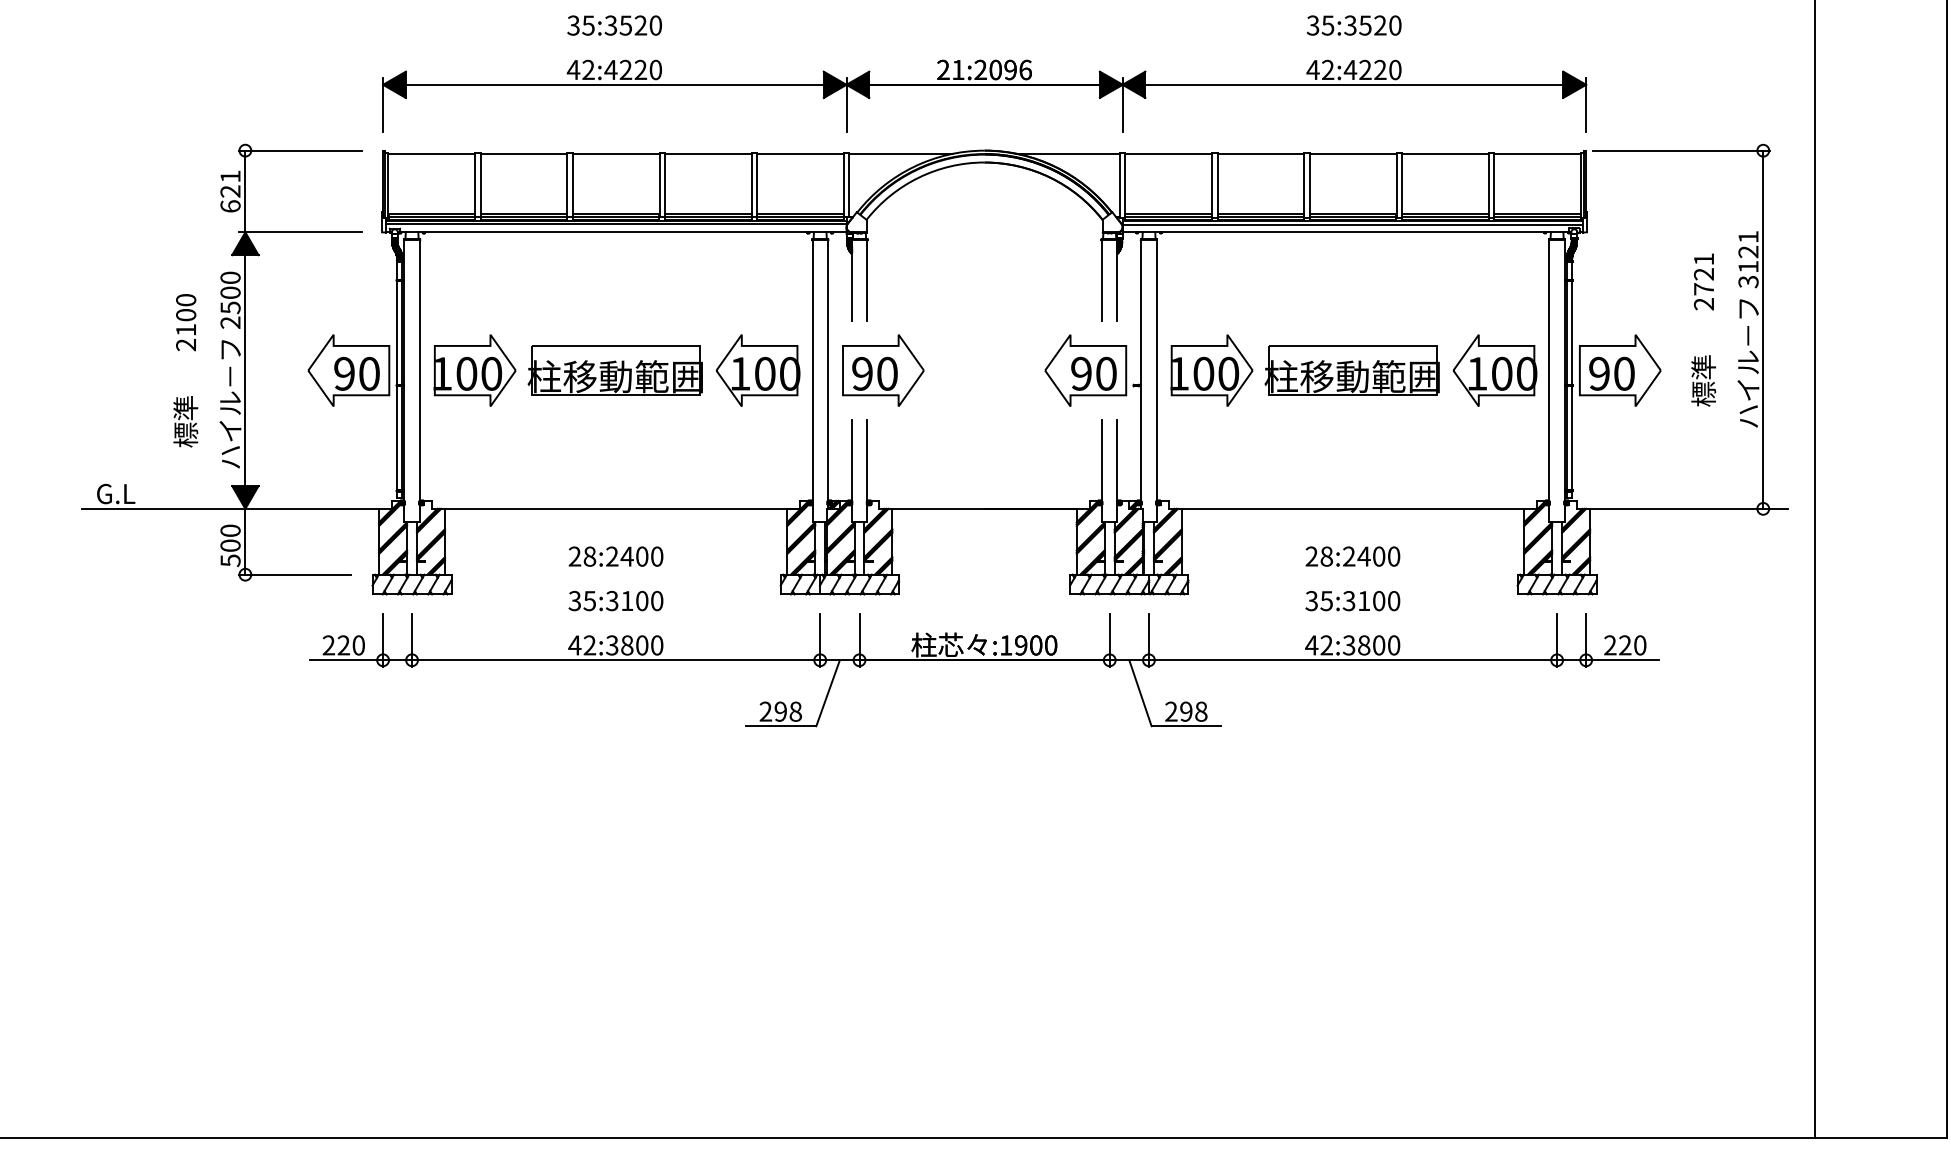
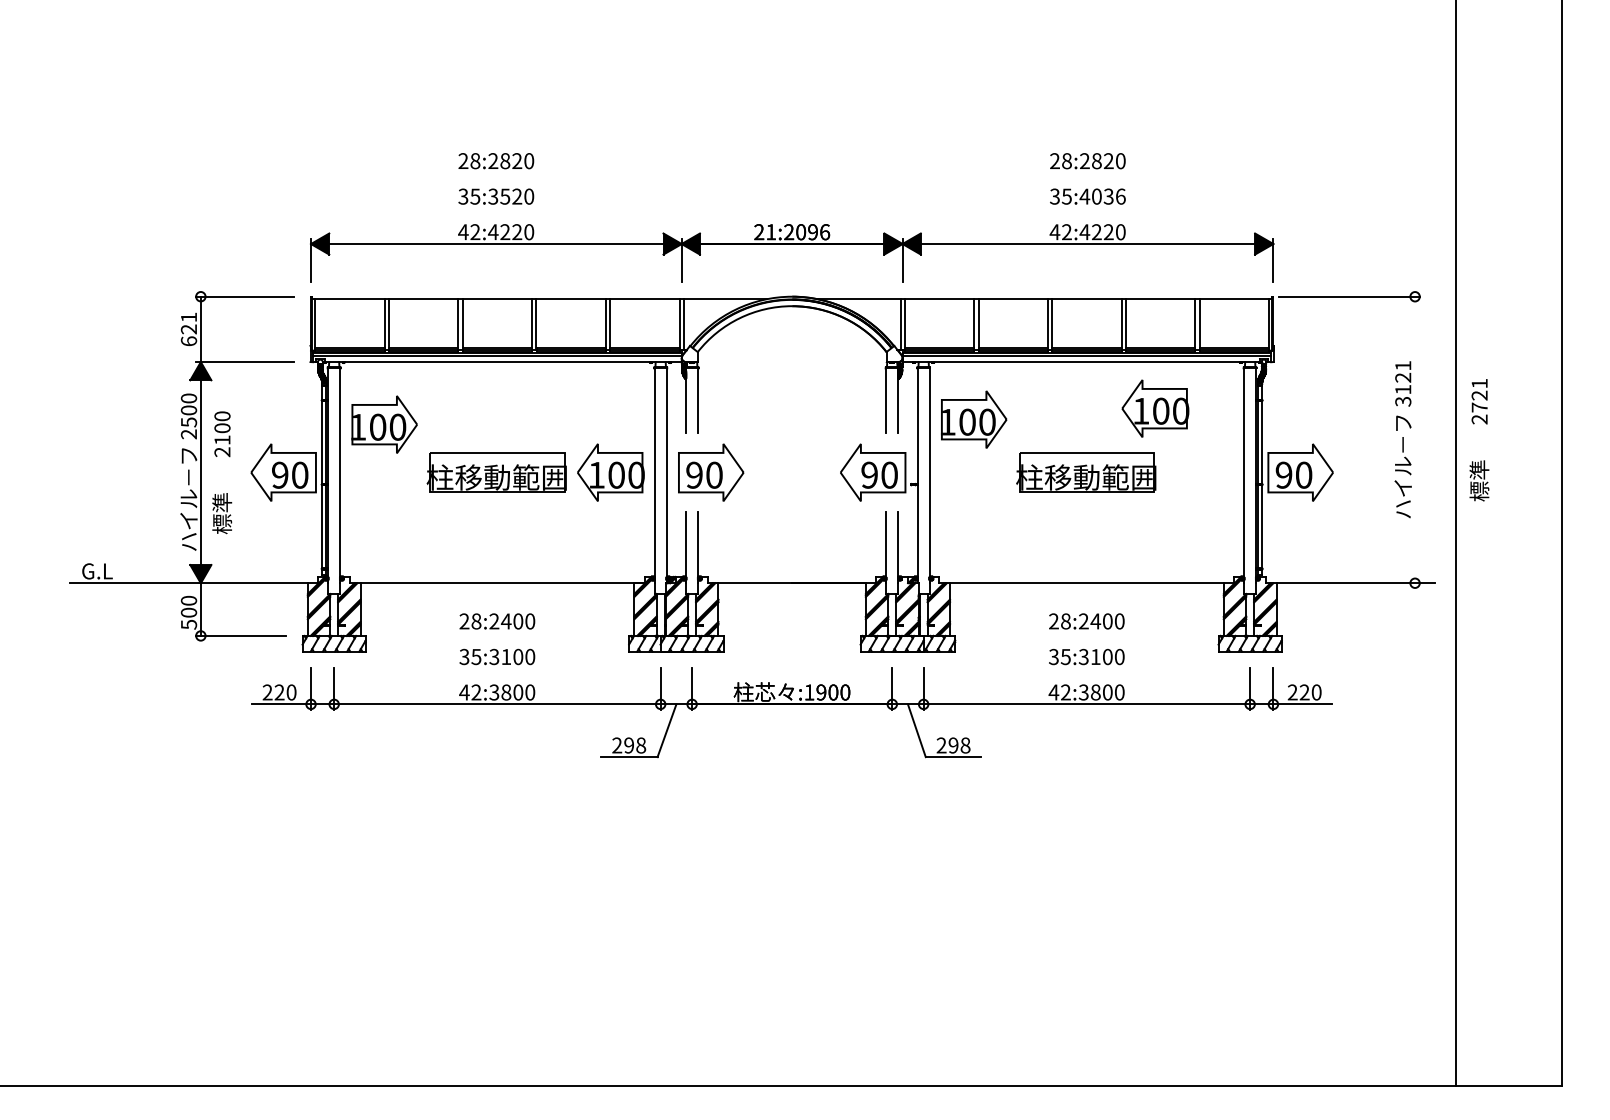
text: (1372, 25) -> (1102, 196), 35:3520 -> 35:4036
line: (1763, 329) -> (1415, 439), removed
text: (1703, 330) -> (1479, 440), moved
text: (186, 370) -> (222, 472), moved
part: (474, 370) -> (384, 424), moved
part: (1211, 370) -> (973, 419), moved
part: (1495, 370) -> (1155, 408), moved

